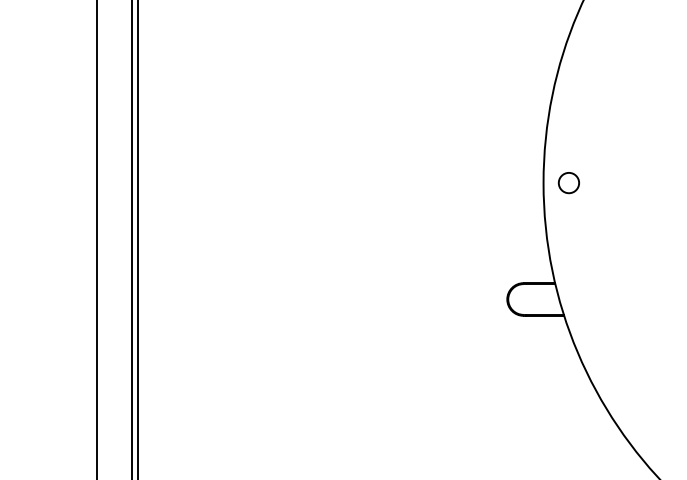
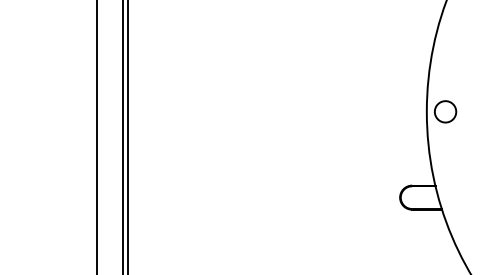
circle: (568, 182) -> (445, 111), size x1.43

